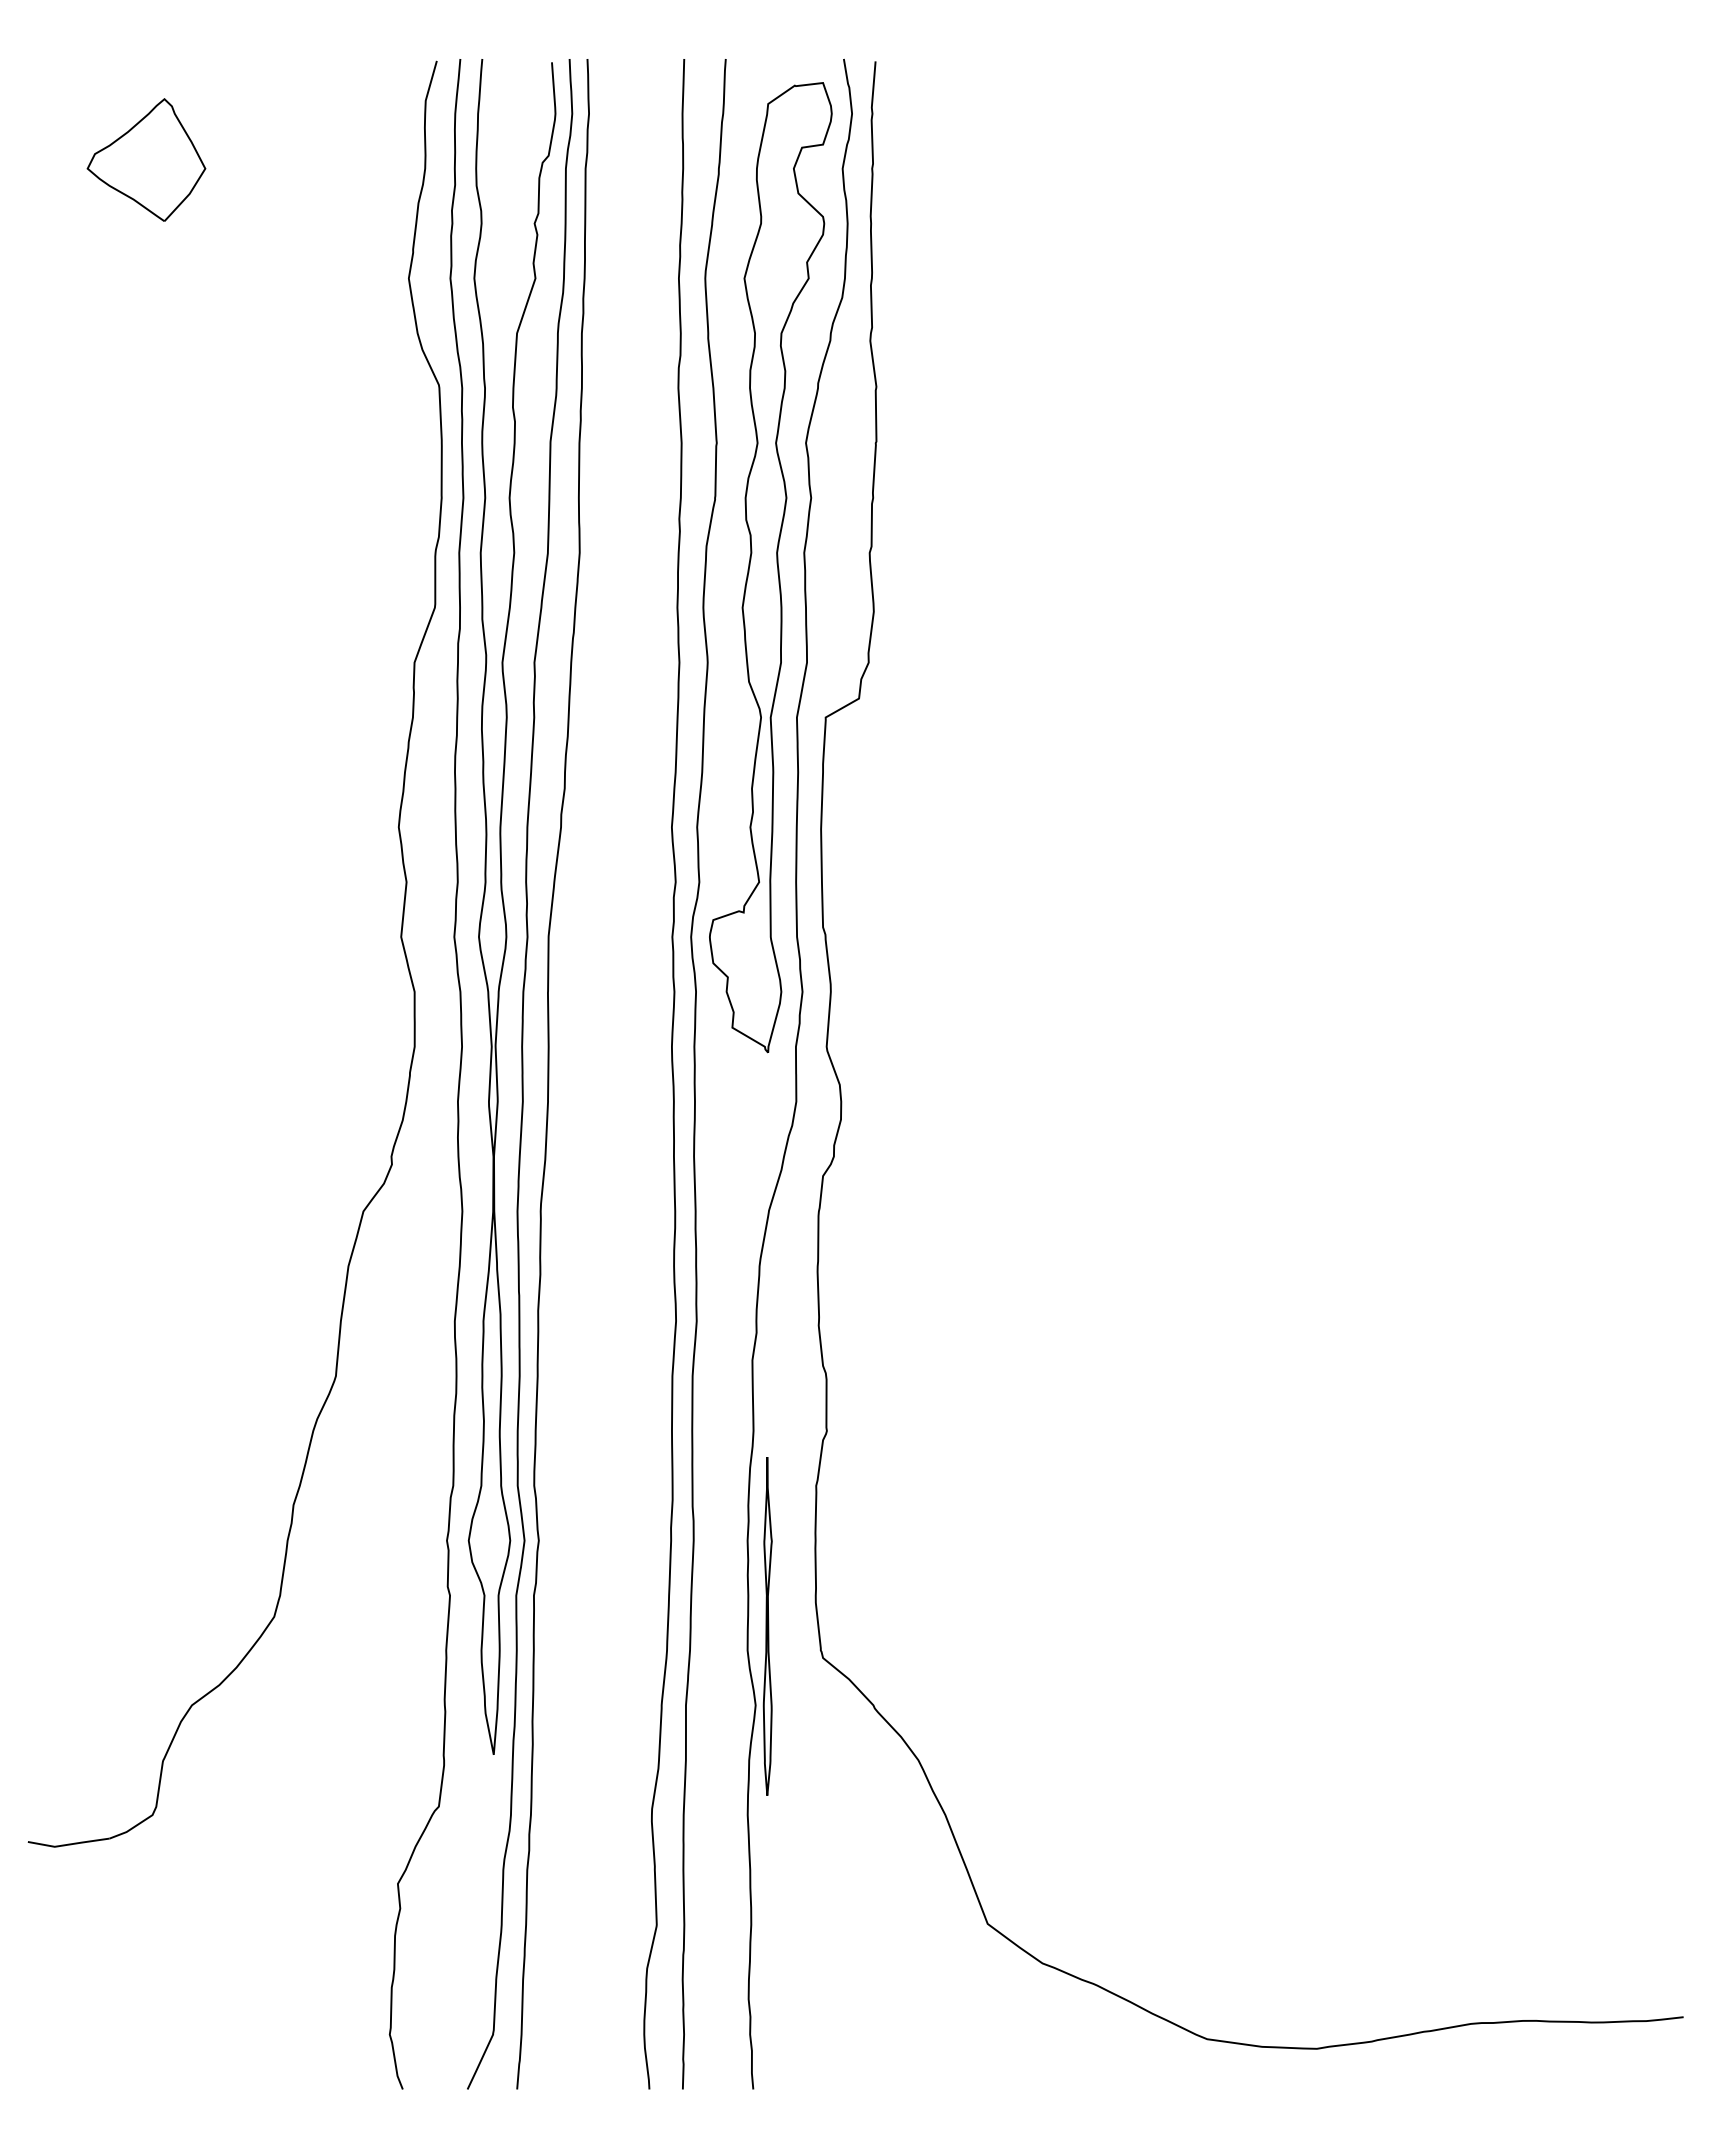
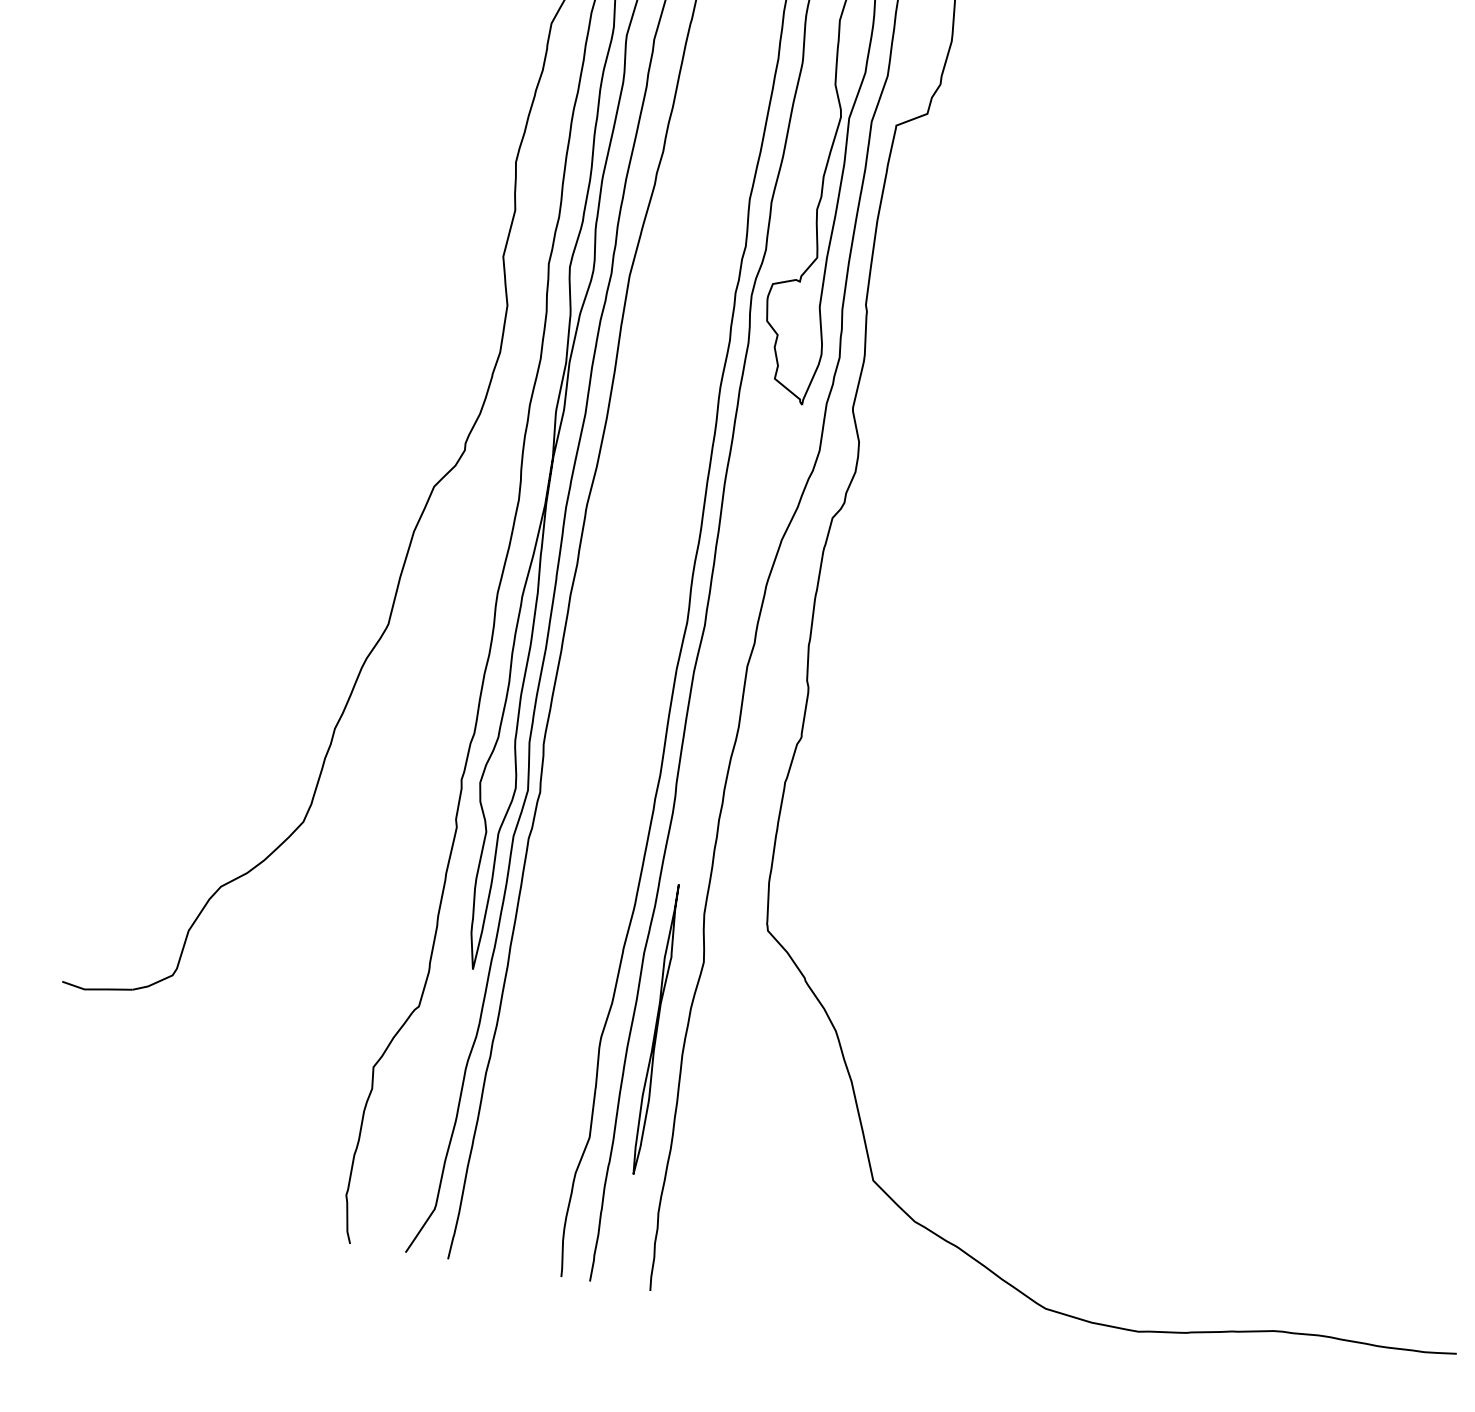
part: (767, 1626) -> (656, 1029), moved

